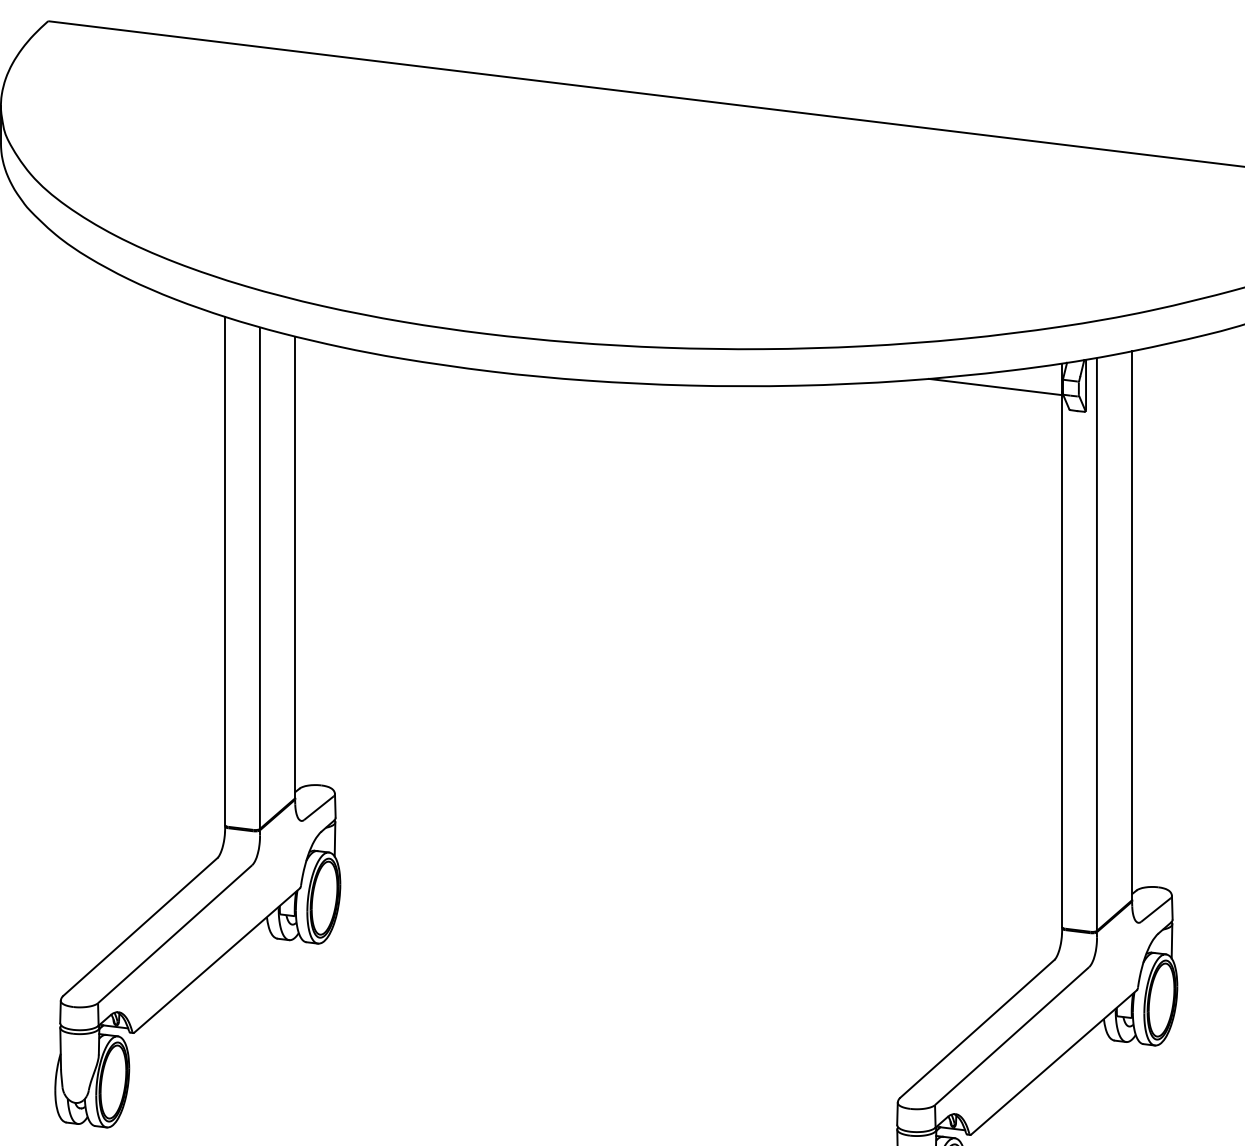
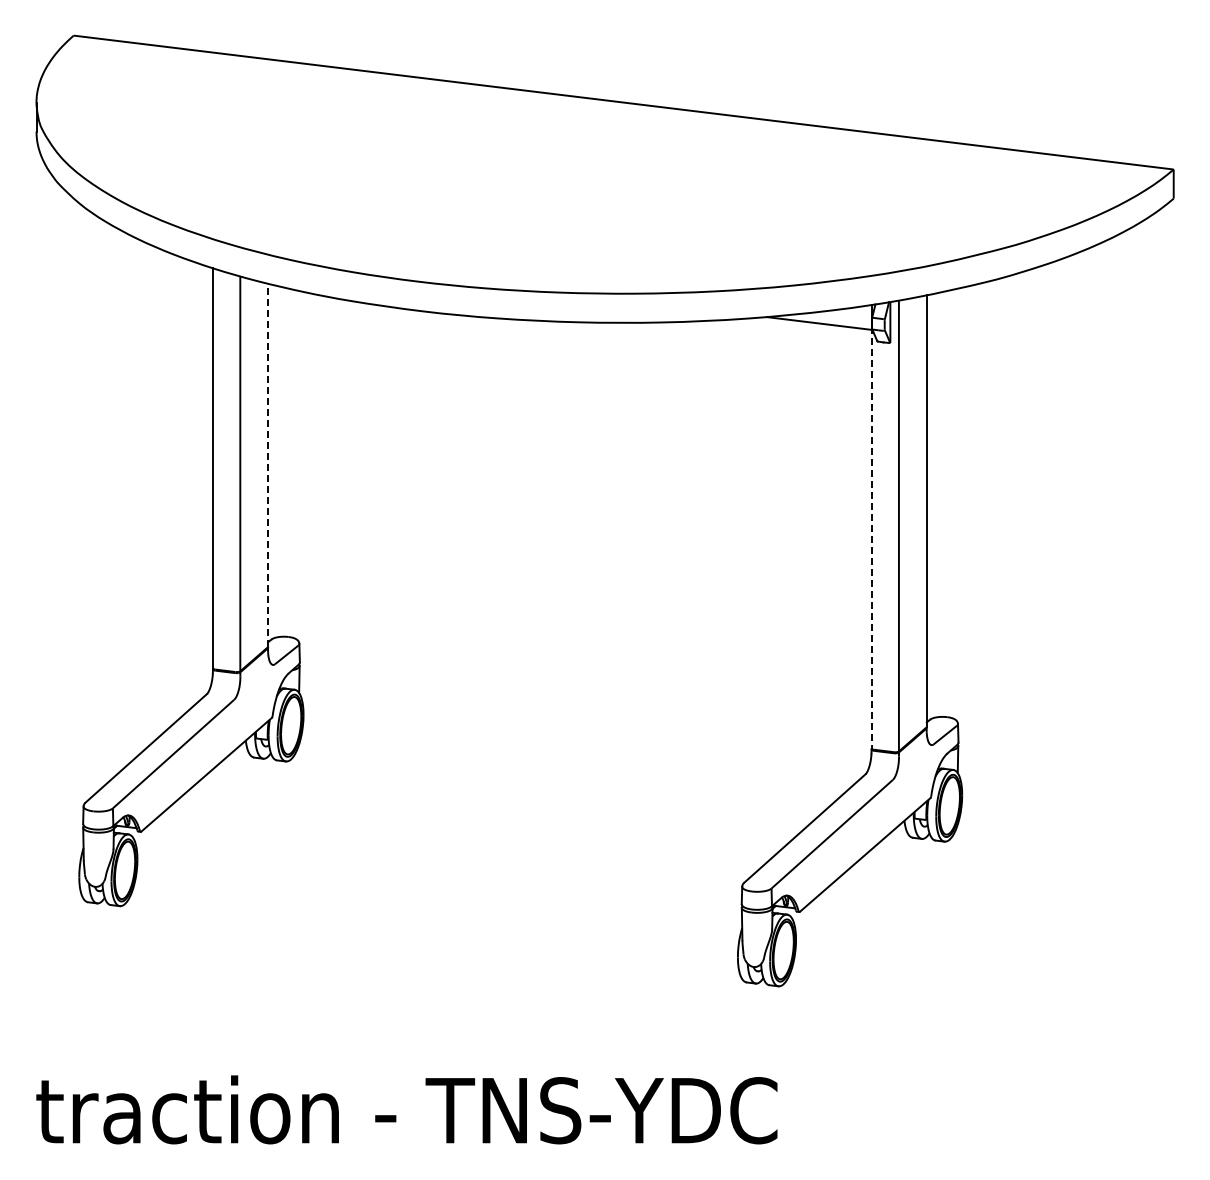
line: (295, 566) -> (268, 464), solid -> dashed
line: (1062, 658) -> (871, 537), solid -> dashed

